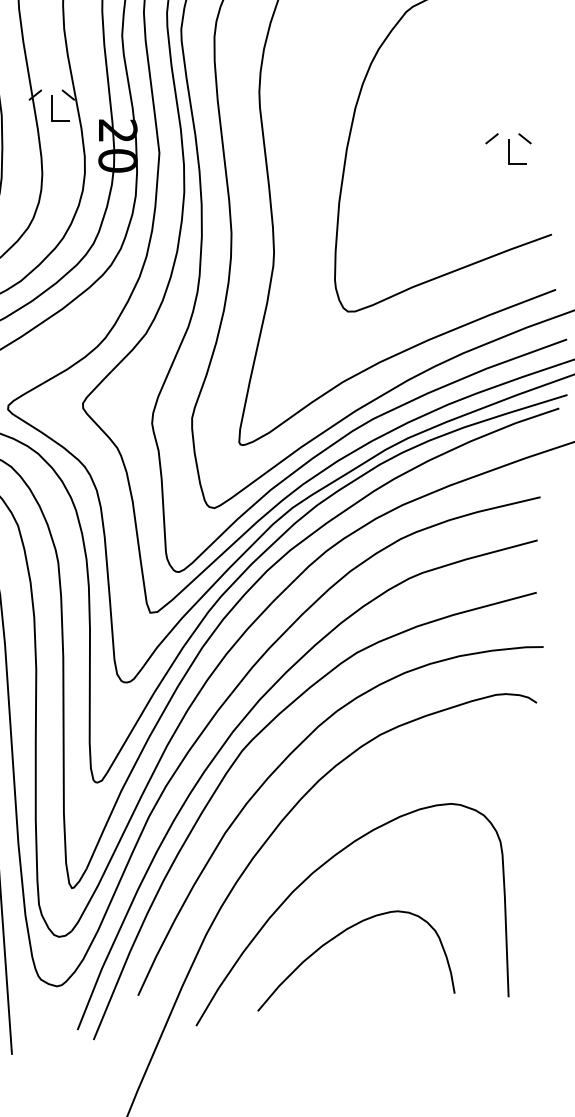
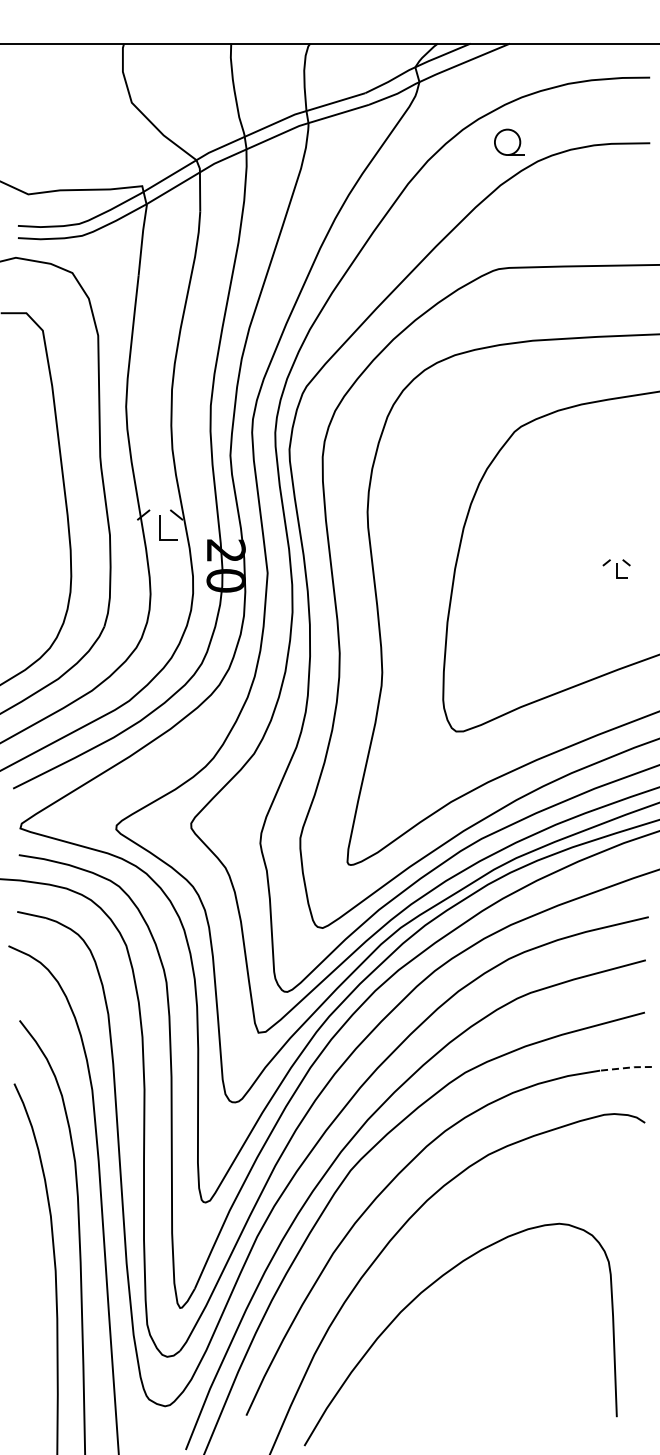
part: (508, 148) -> (616, 568), size x0.6
line: (518, 647) -> (626, 1067), solid -> dashed
curve: (338, 936) -> (446, 1356), removed

